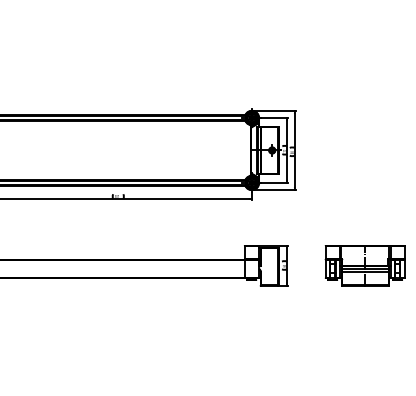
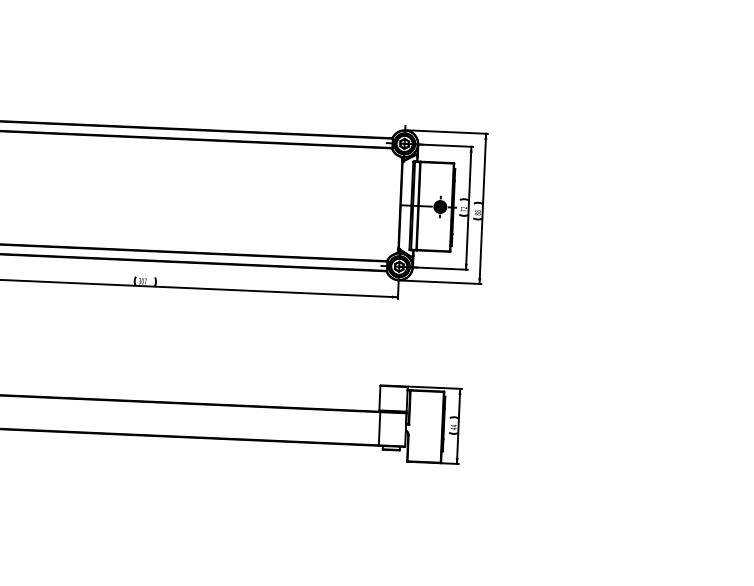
part: (364, 265) -> (605, 432), removed

